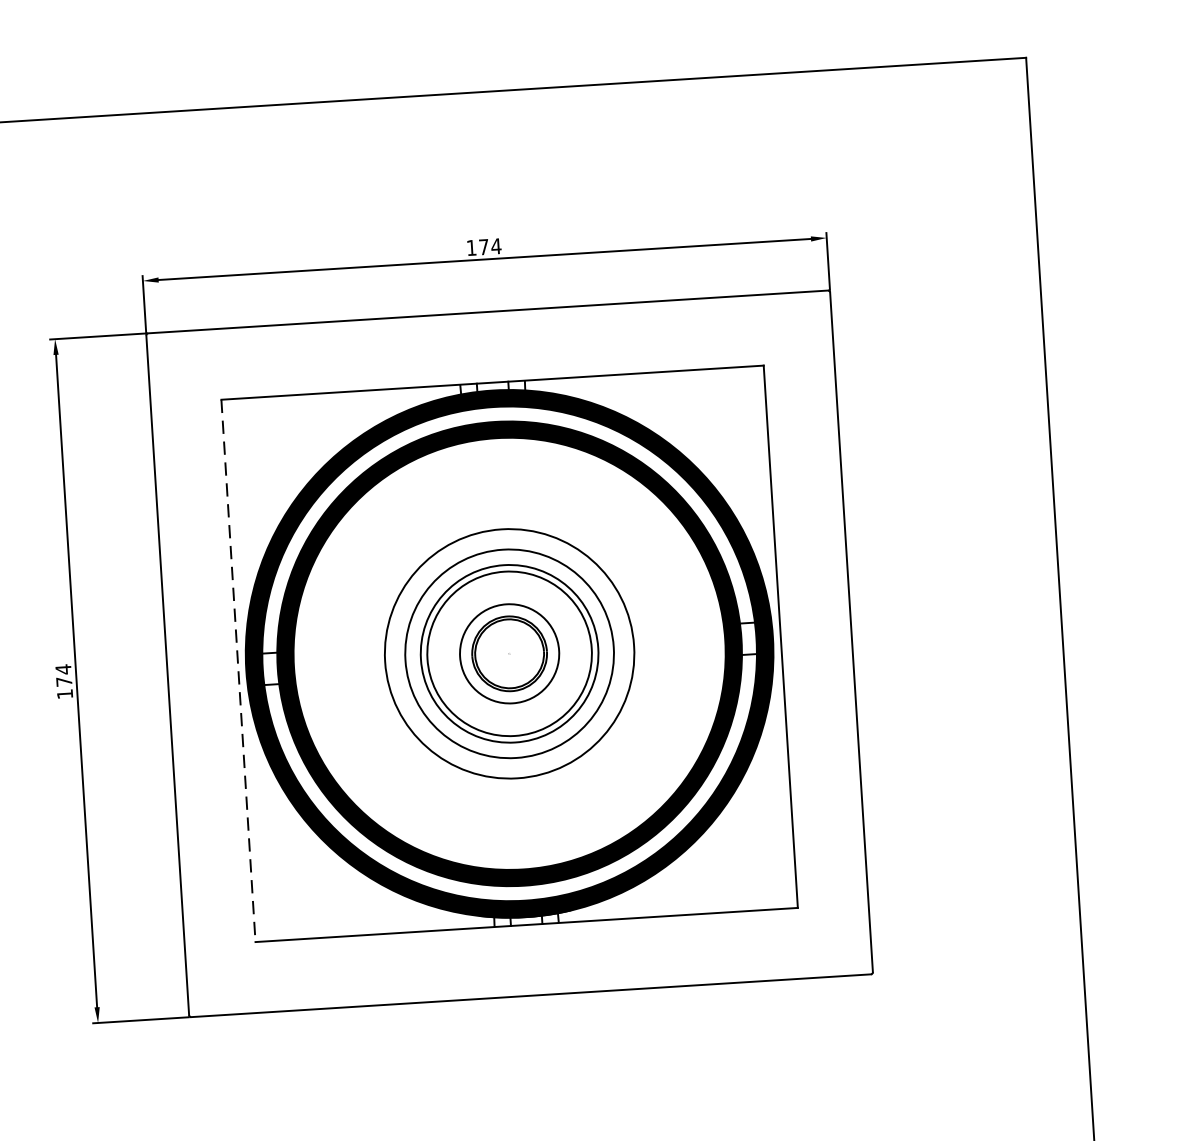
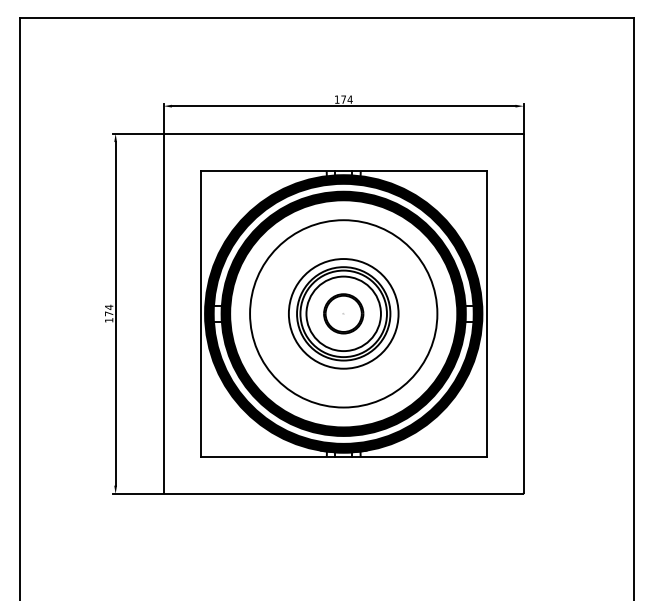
circle: (509, 653) -> (343, 313), size x1.43
circle: (509, 653) -> (343, 313), size x1.43
line: (237, 670) -> (200, 313), dashed -> solid

